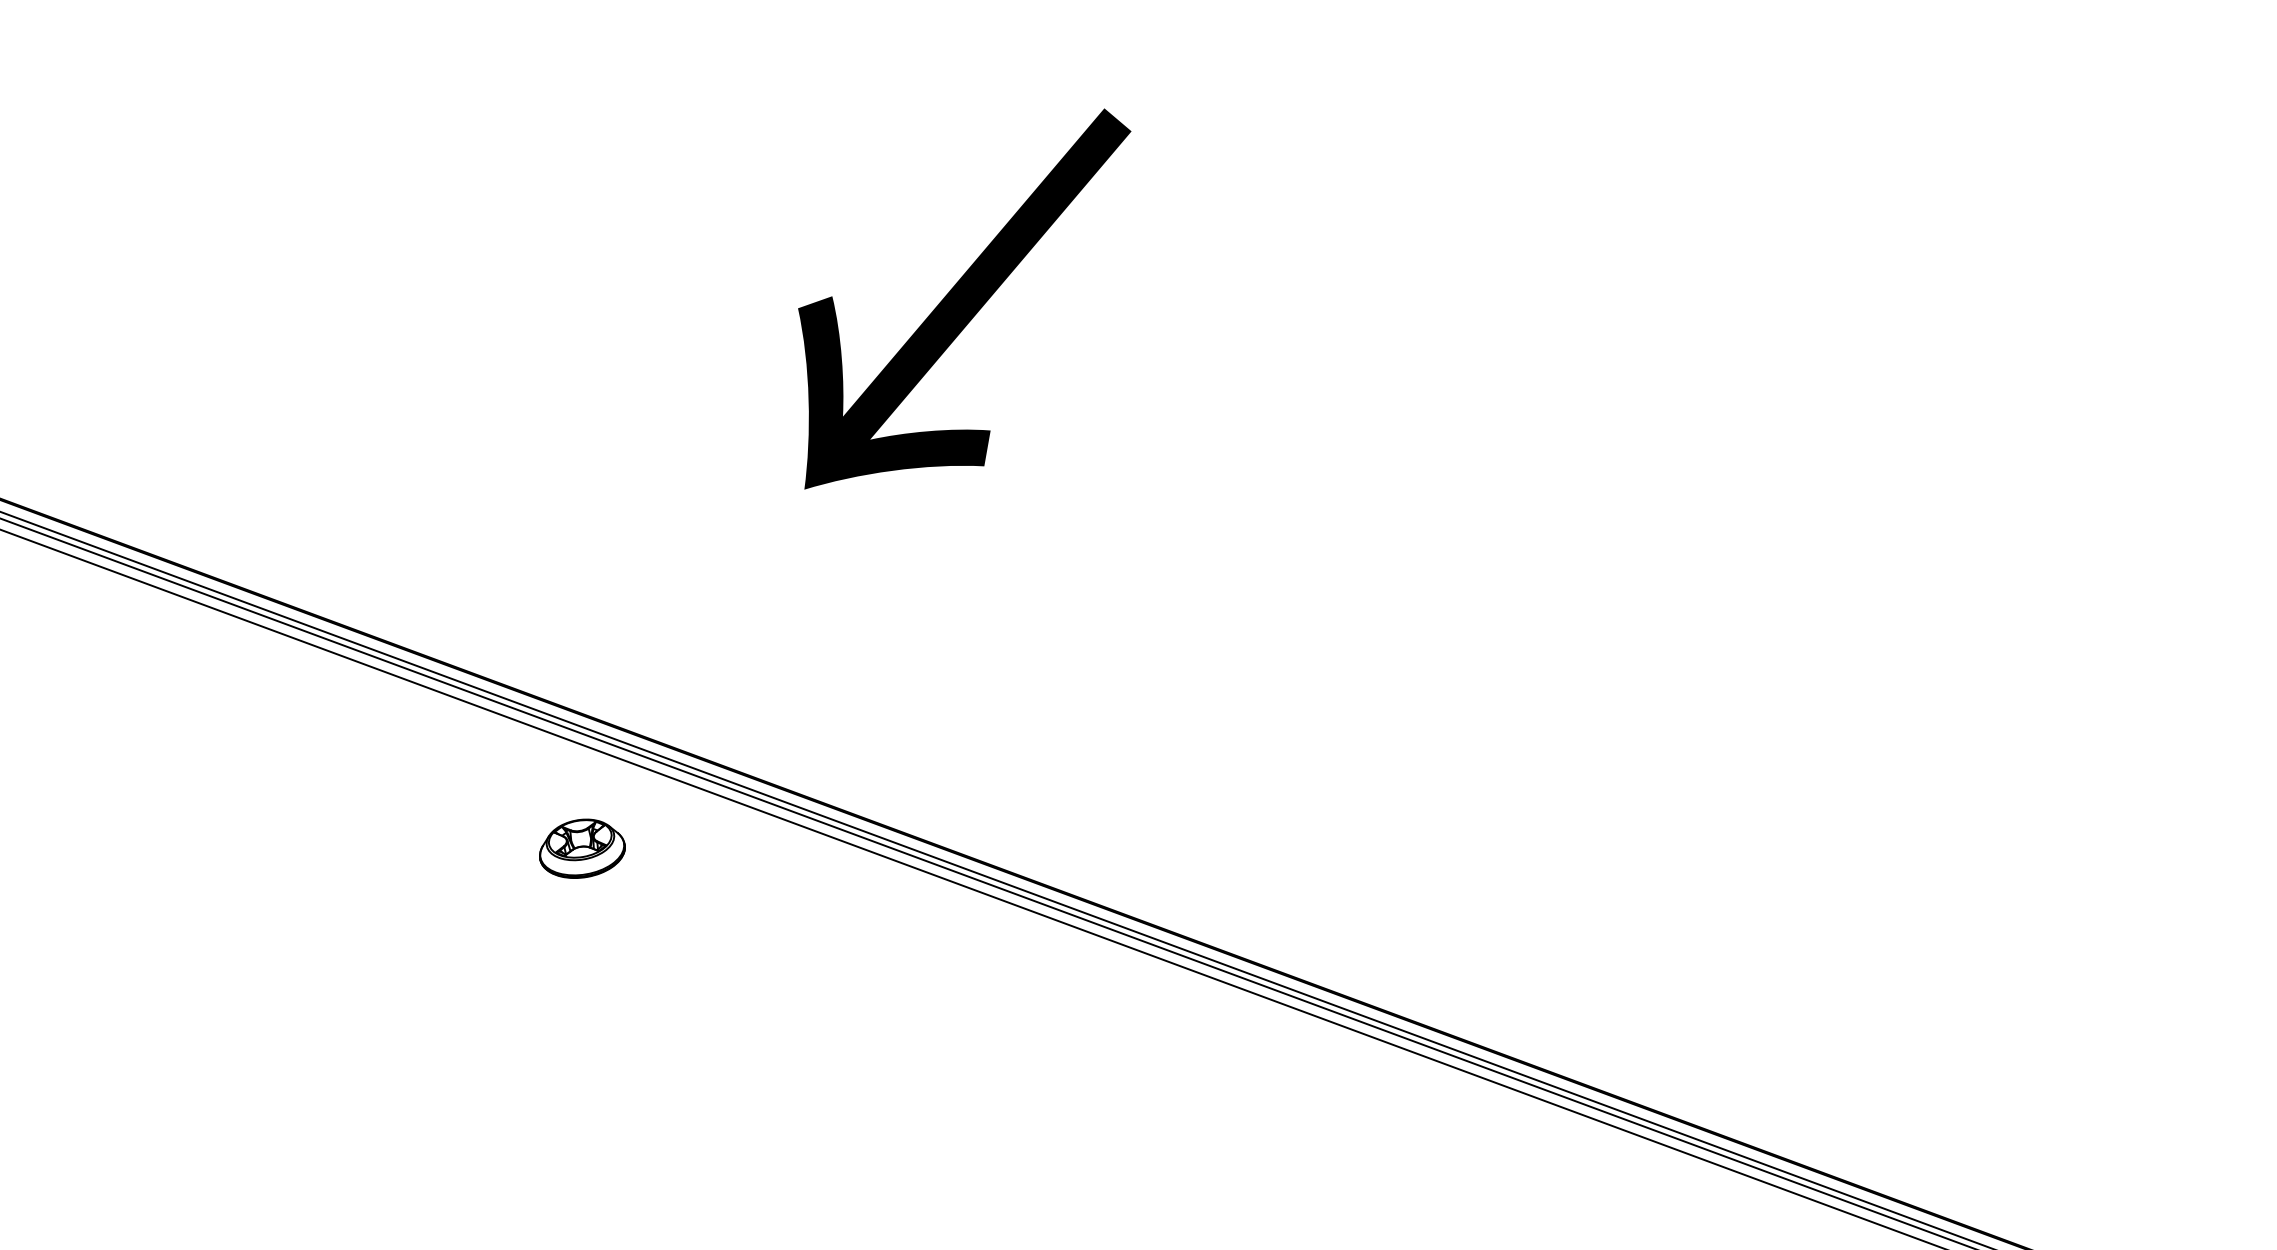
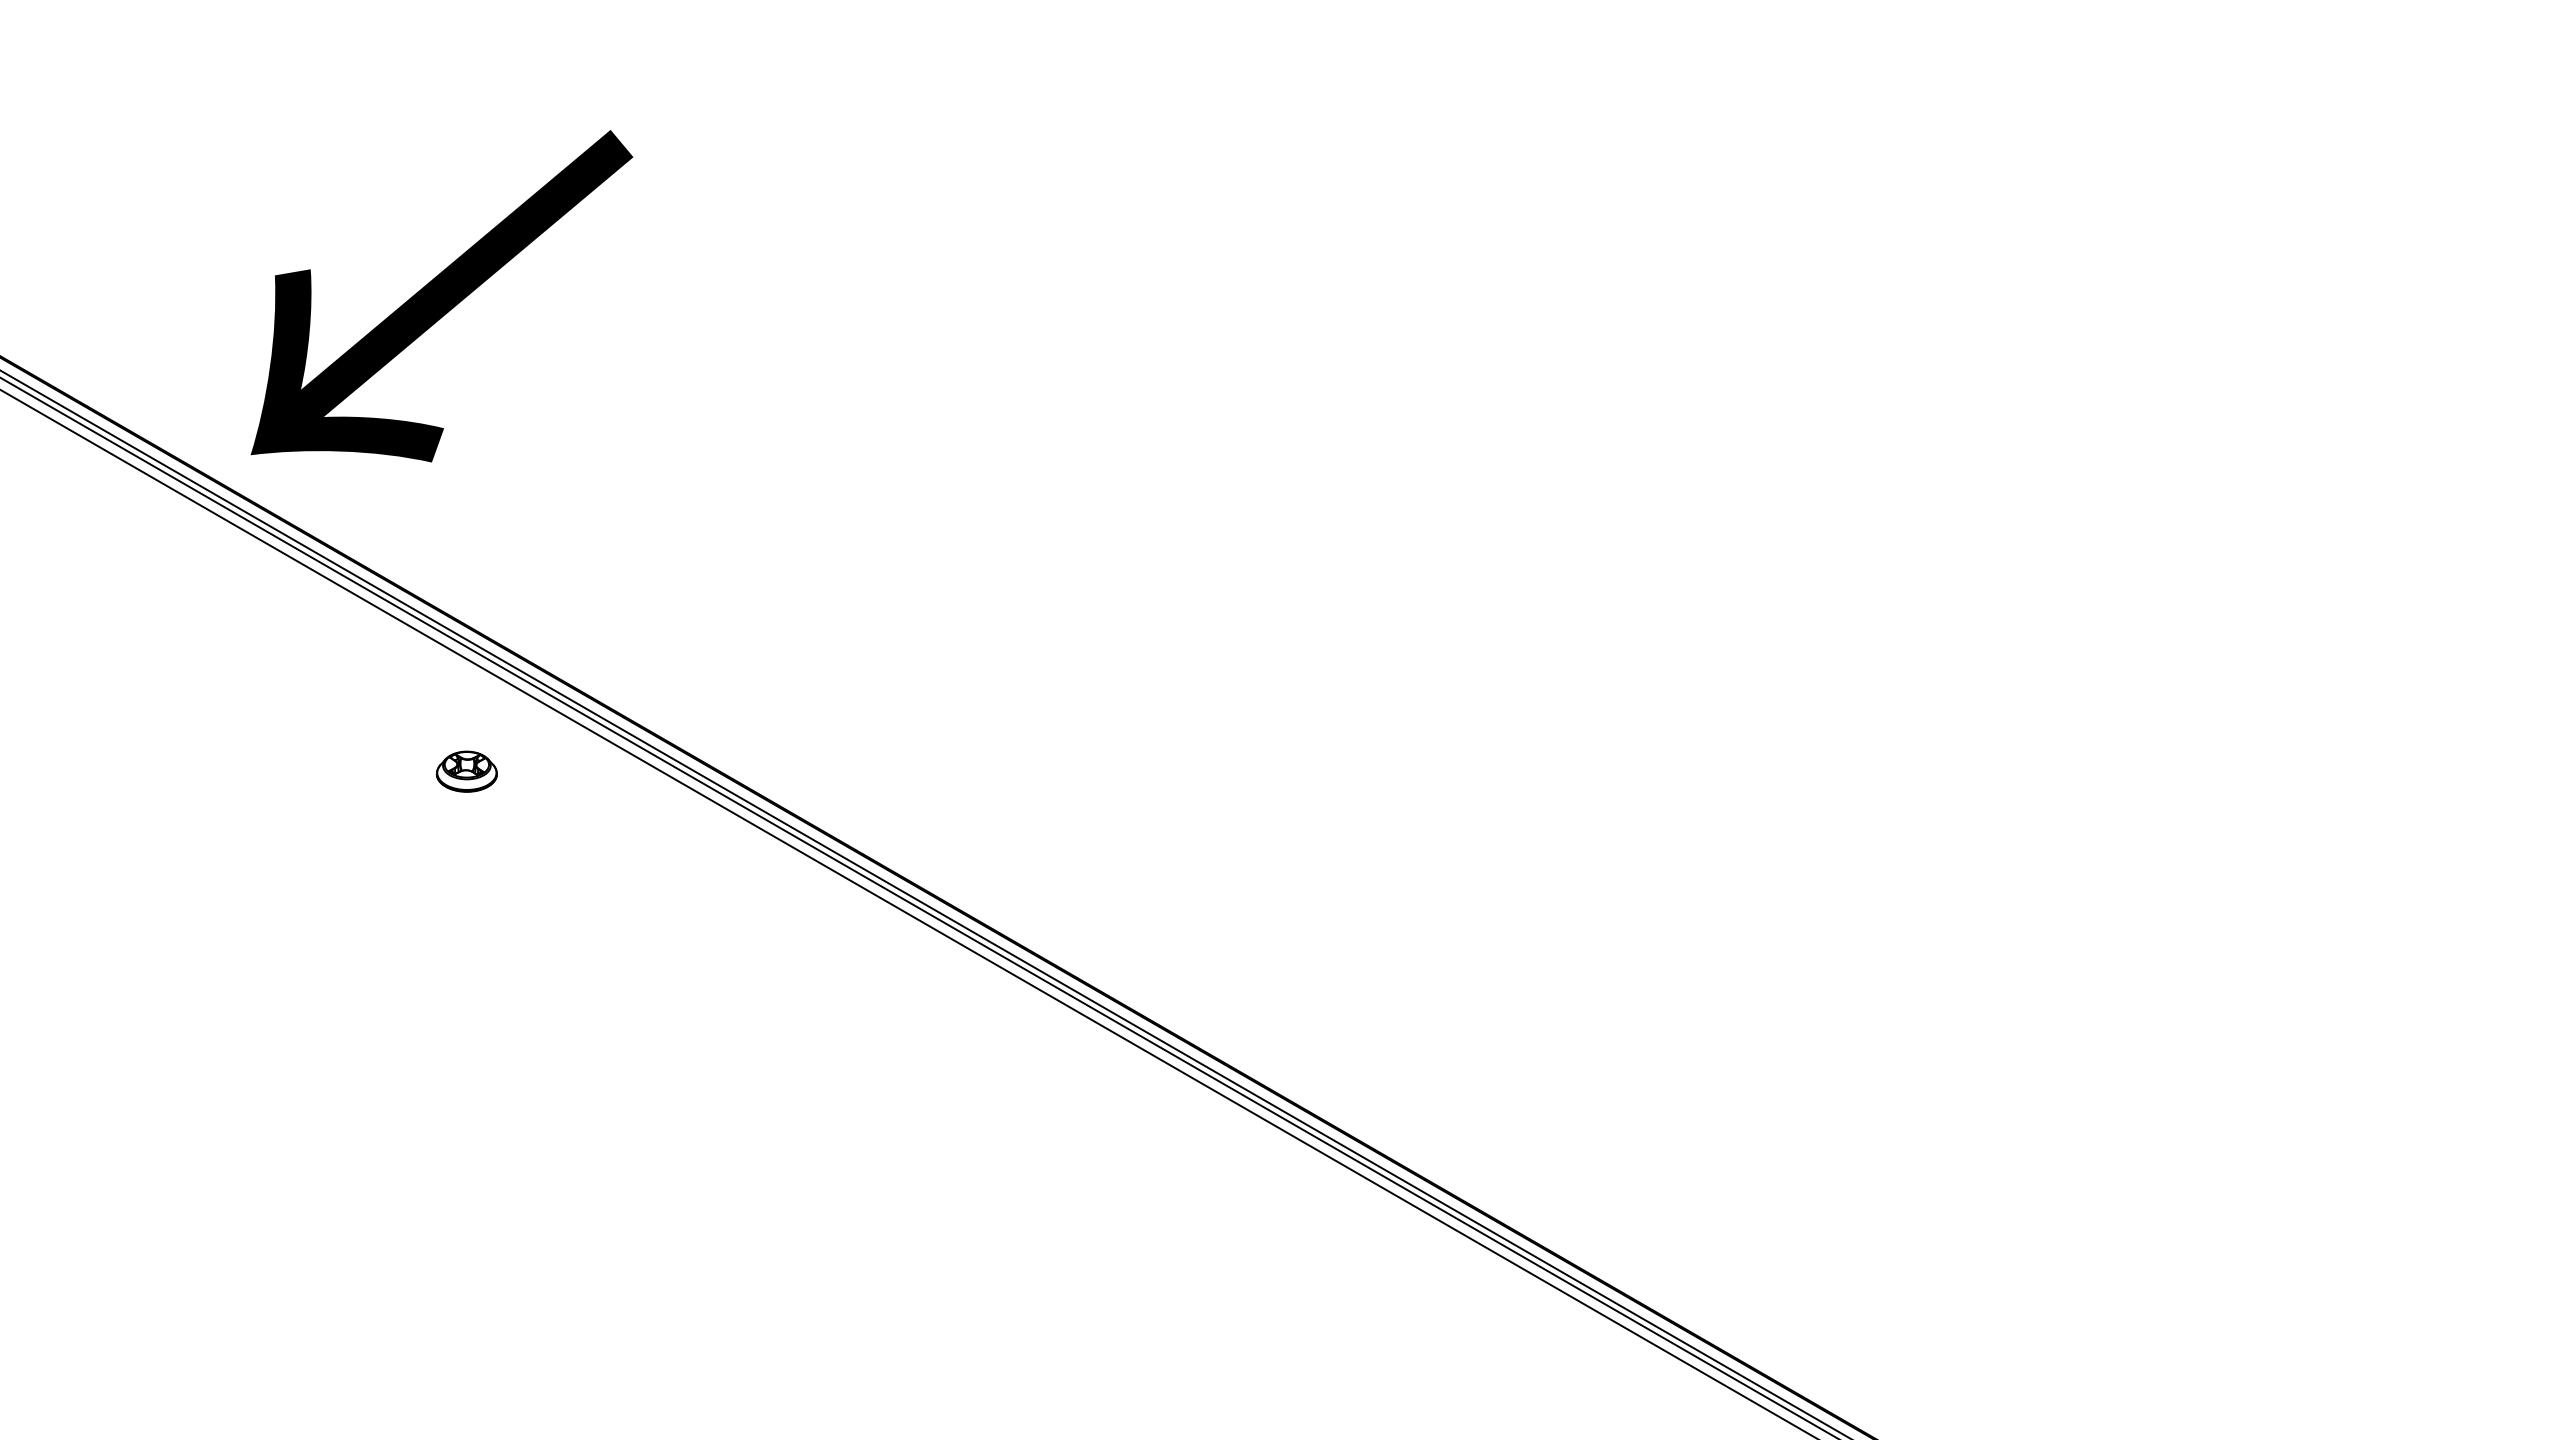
text: (965, 301) -> (441, 296), moved
part: (581, 848) -> (466, 771), size x0.7

